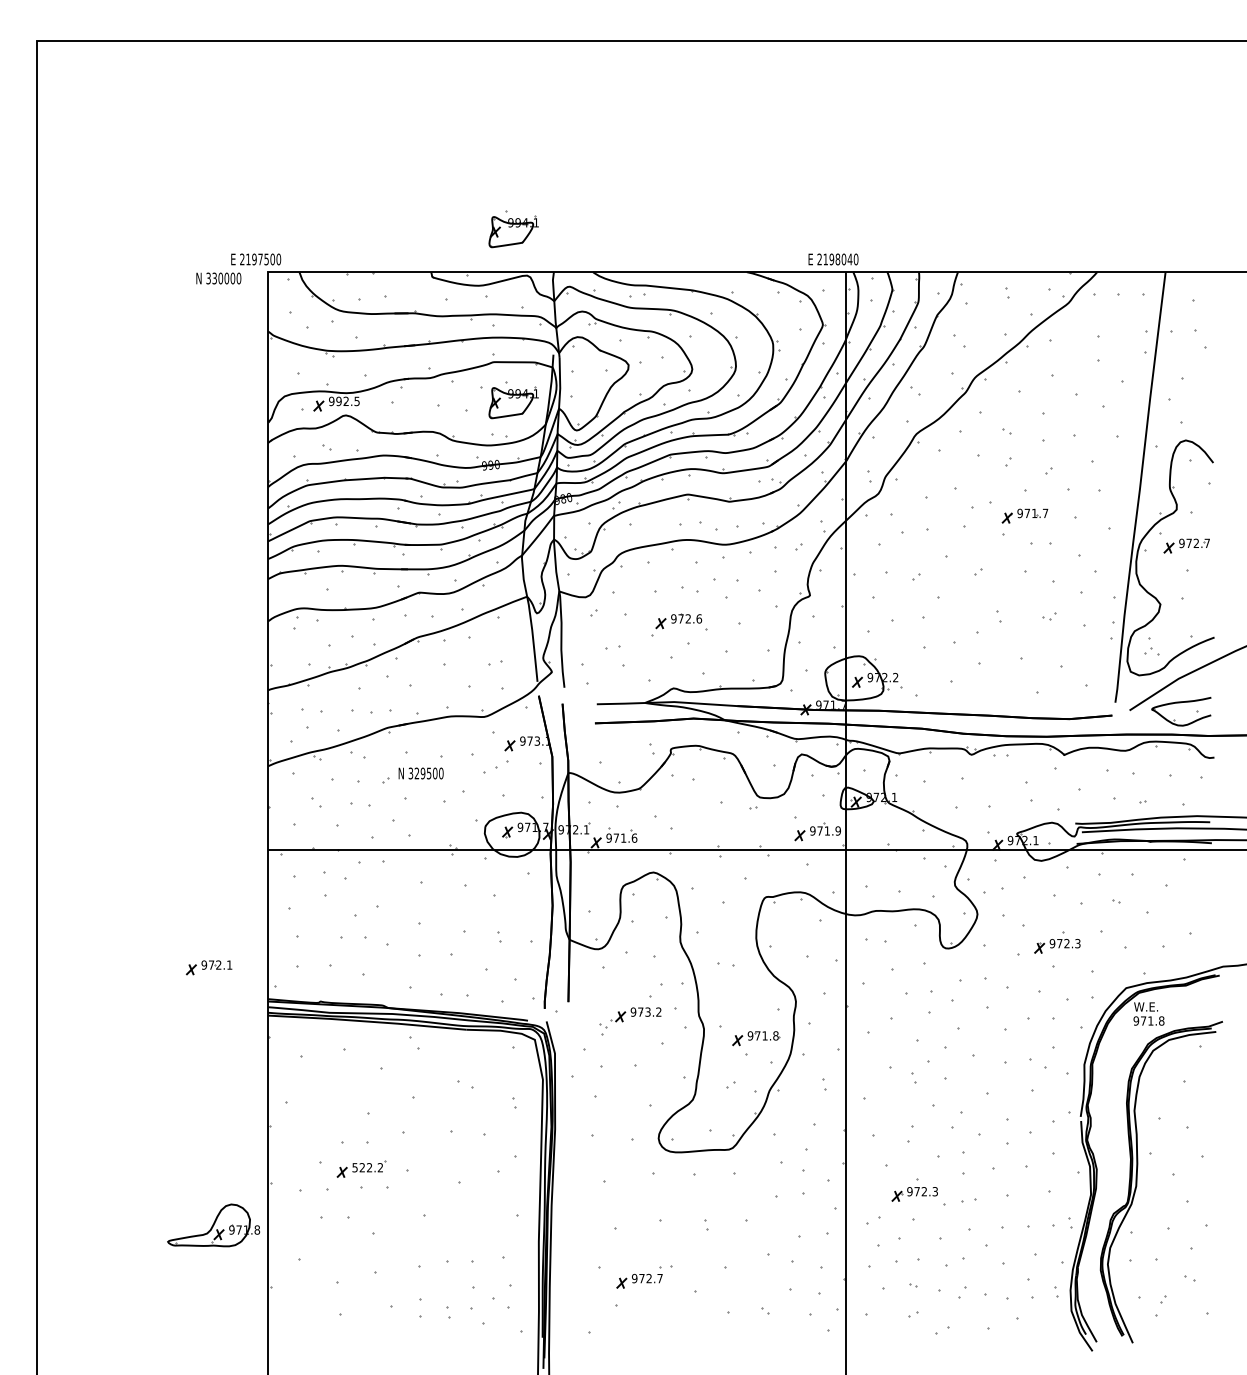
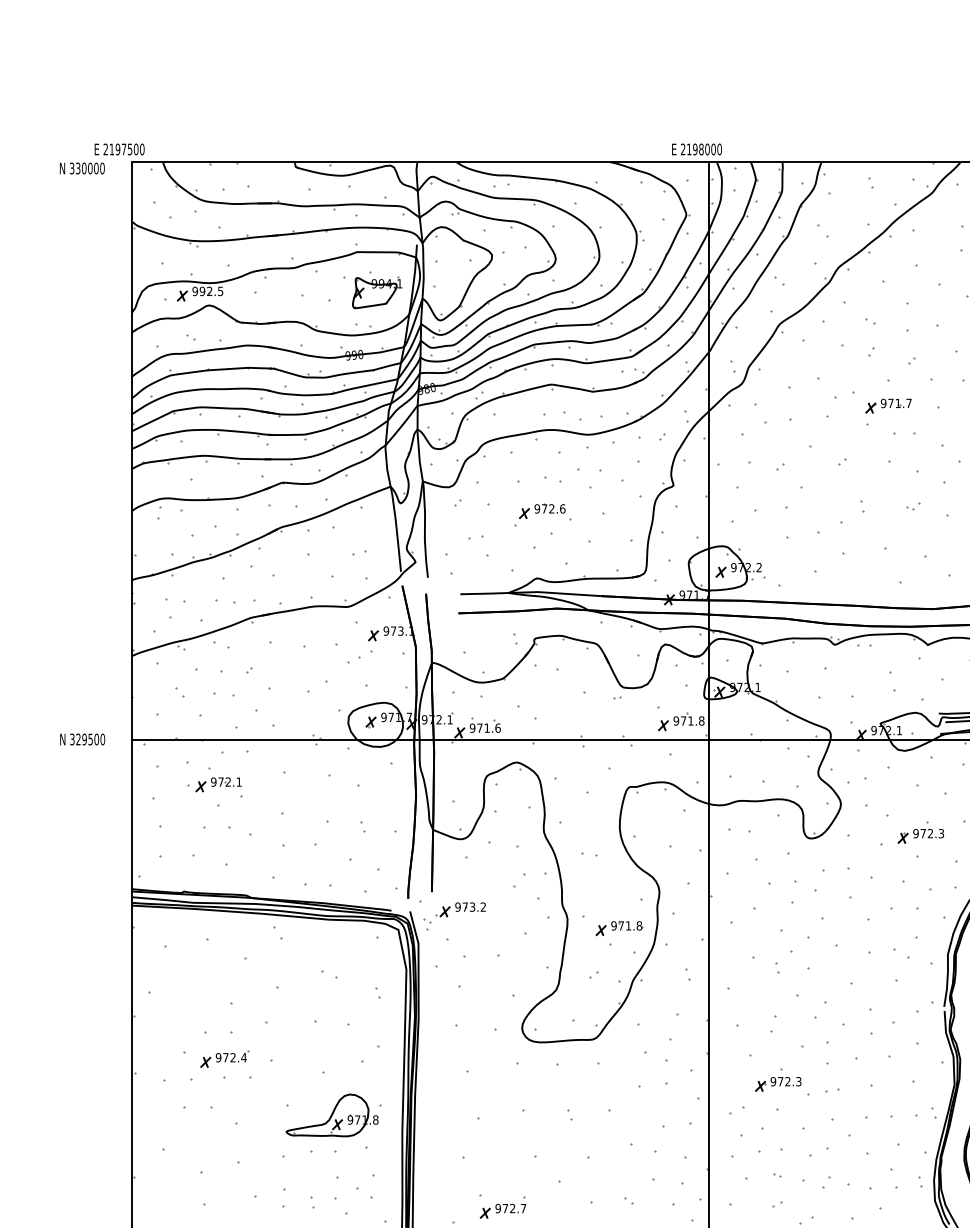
part: (513, 229) -> (377, 119), removed
text: (849, 259) -> (713, 149), 2198040 -> 2198000
text: (420, 773) -> (82, 739), moved
text: (837, 830) -> (701, 720), 971.9 -> 971.8
part: (208, 967) -> (218, 784), moved
part: (630, 1021) -> (455, 916), moved
text: (367, 1167) -> (231, 1057), 522.2 -> 972.4
part: (213, 1225) -> (332, 1115), moved
part: (639, 1277) -> (503, 1207), moved

